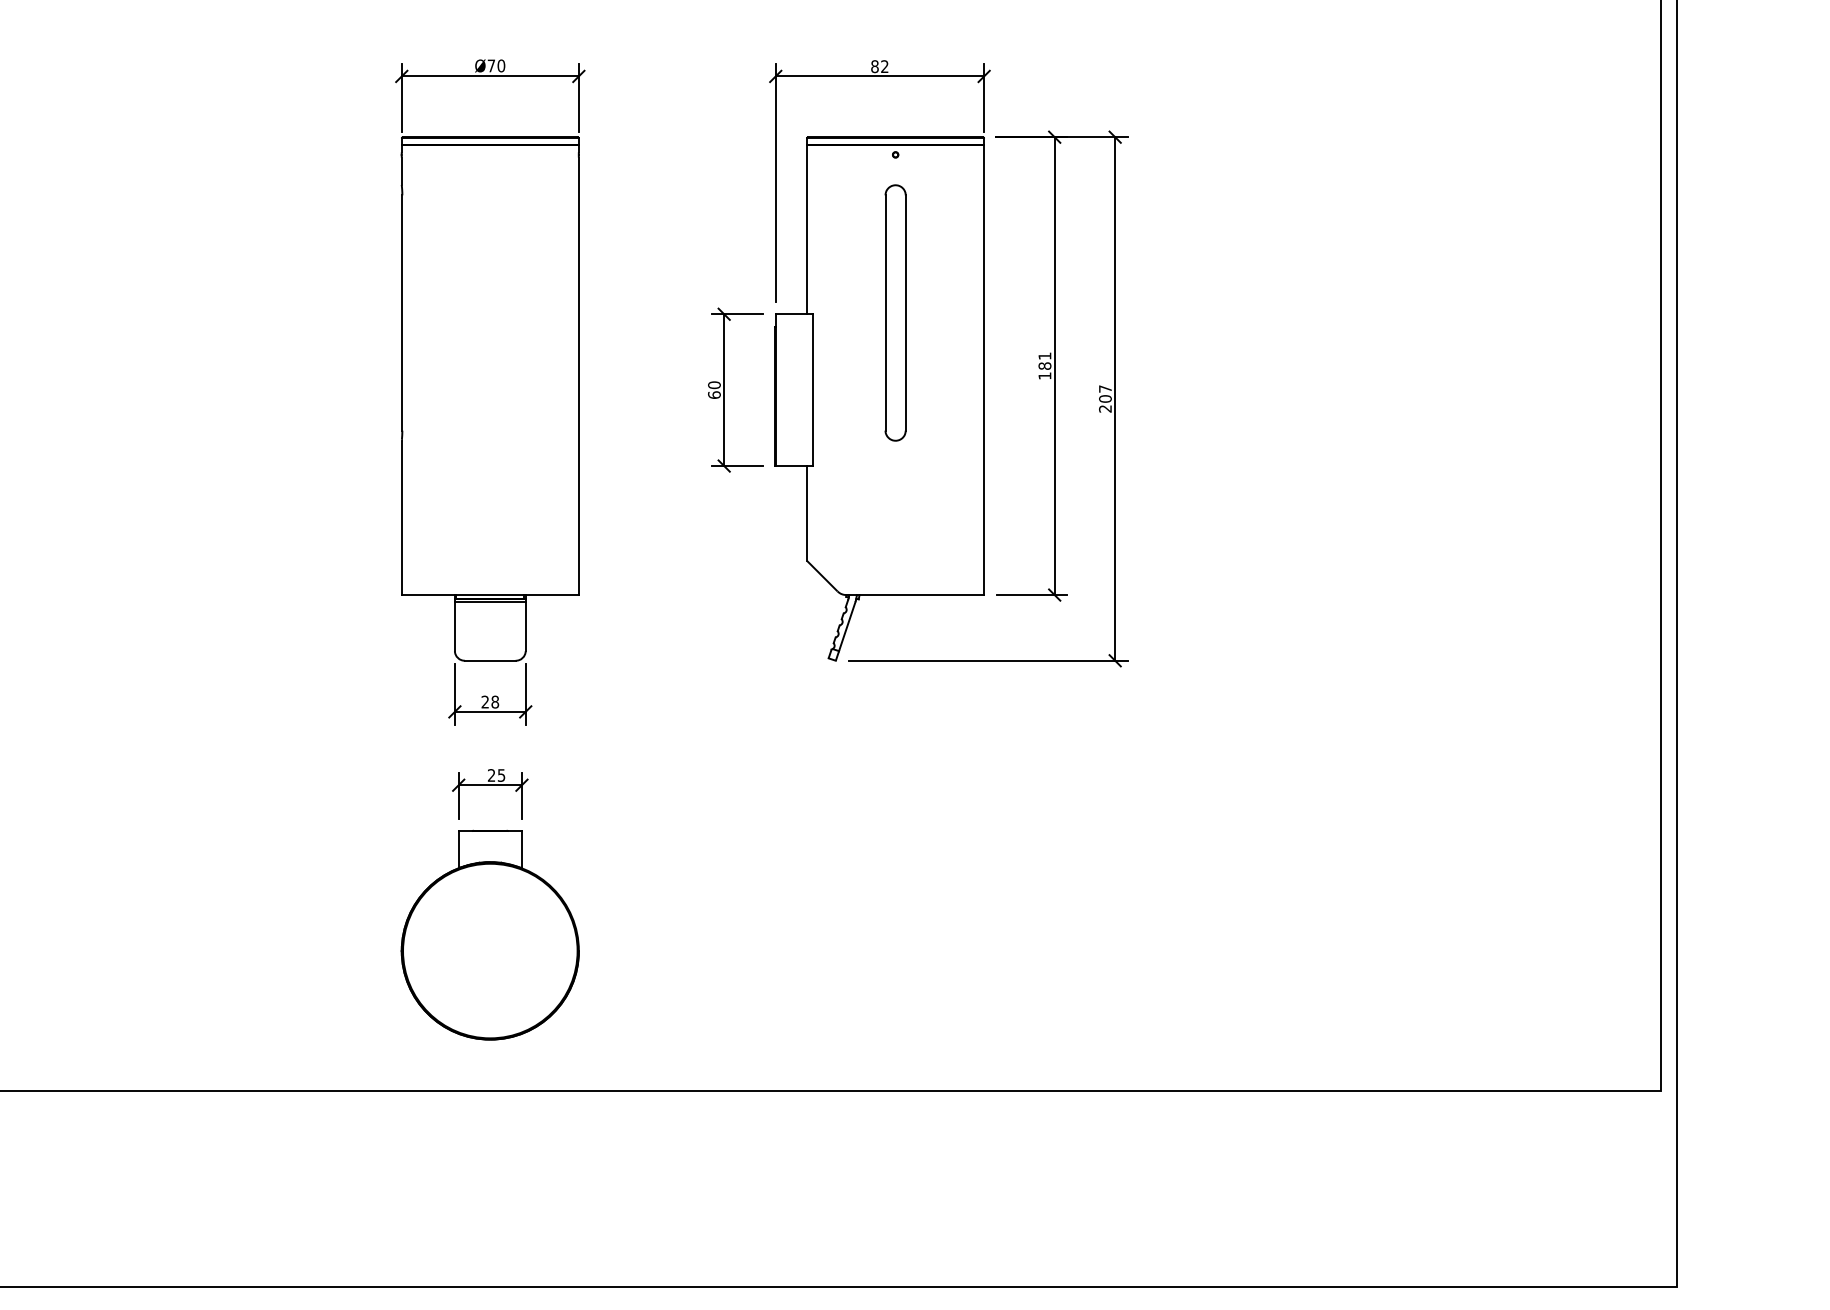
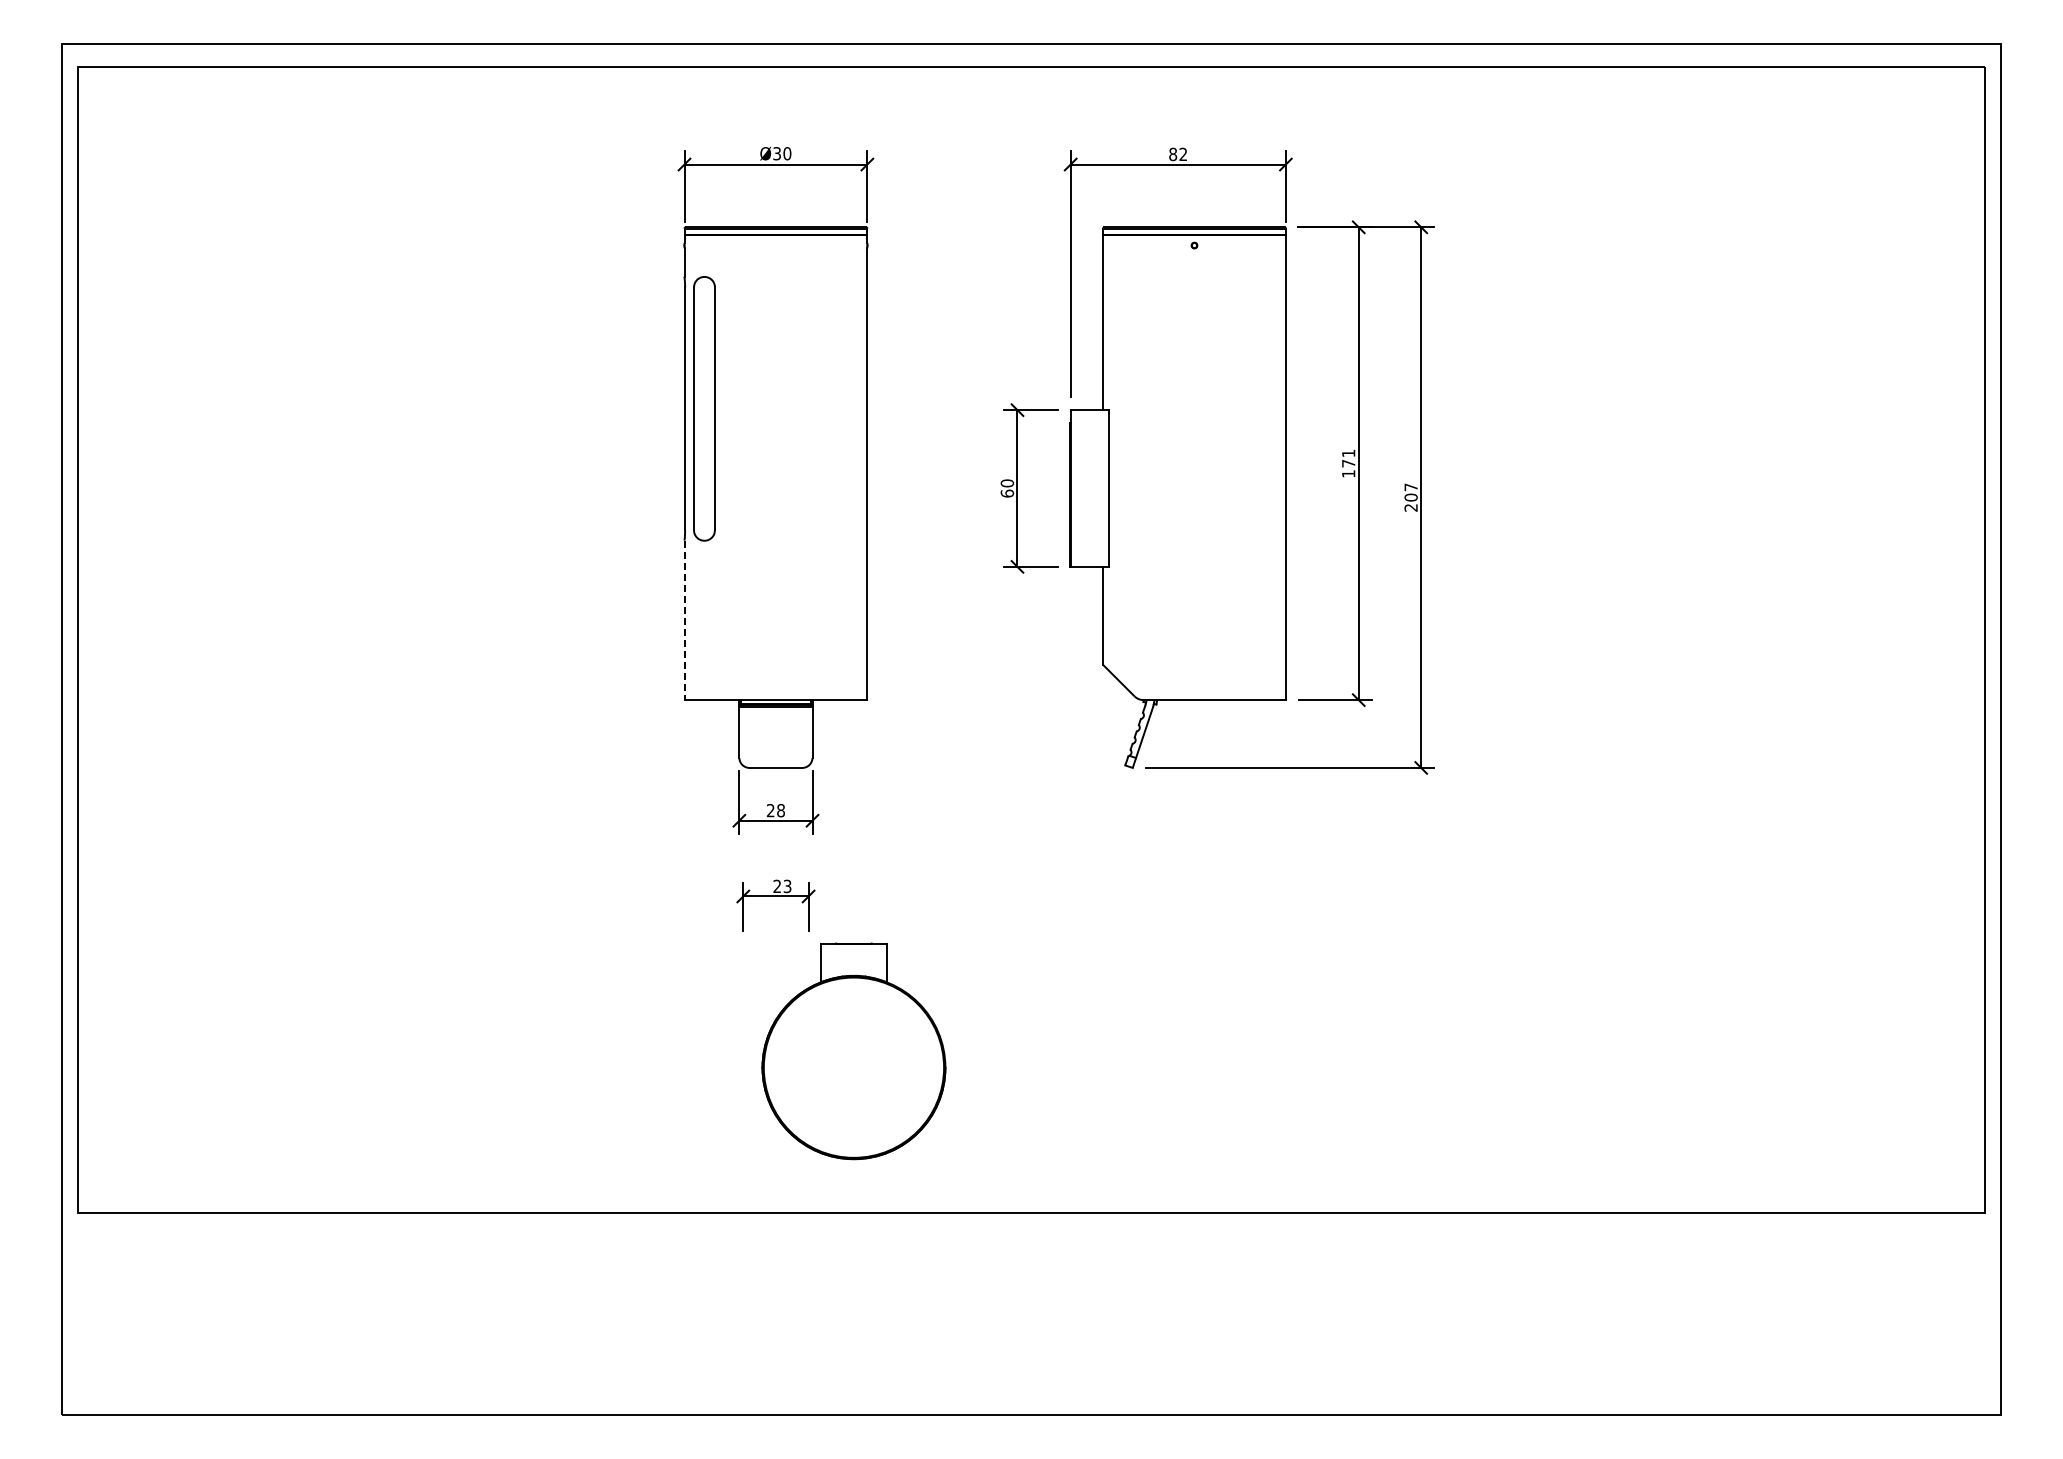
text: (490, 65) -> (776, 153), Ø70 -> Ø30
part: (895, 312) -> (704, 408), moved
text: (1044, 365) -> (1348, 463), 181 -> 171
line: (401, 517) -> (684, 620), solid -> dashed
text: (501, 774) -> (787, 885), 25 -> 23
part: (489, 935) -> (853, 1051), moved

